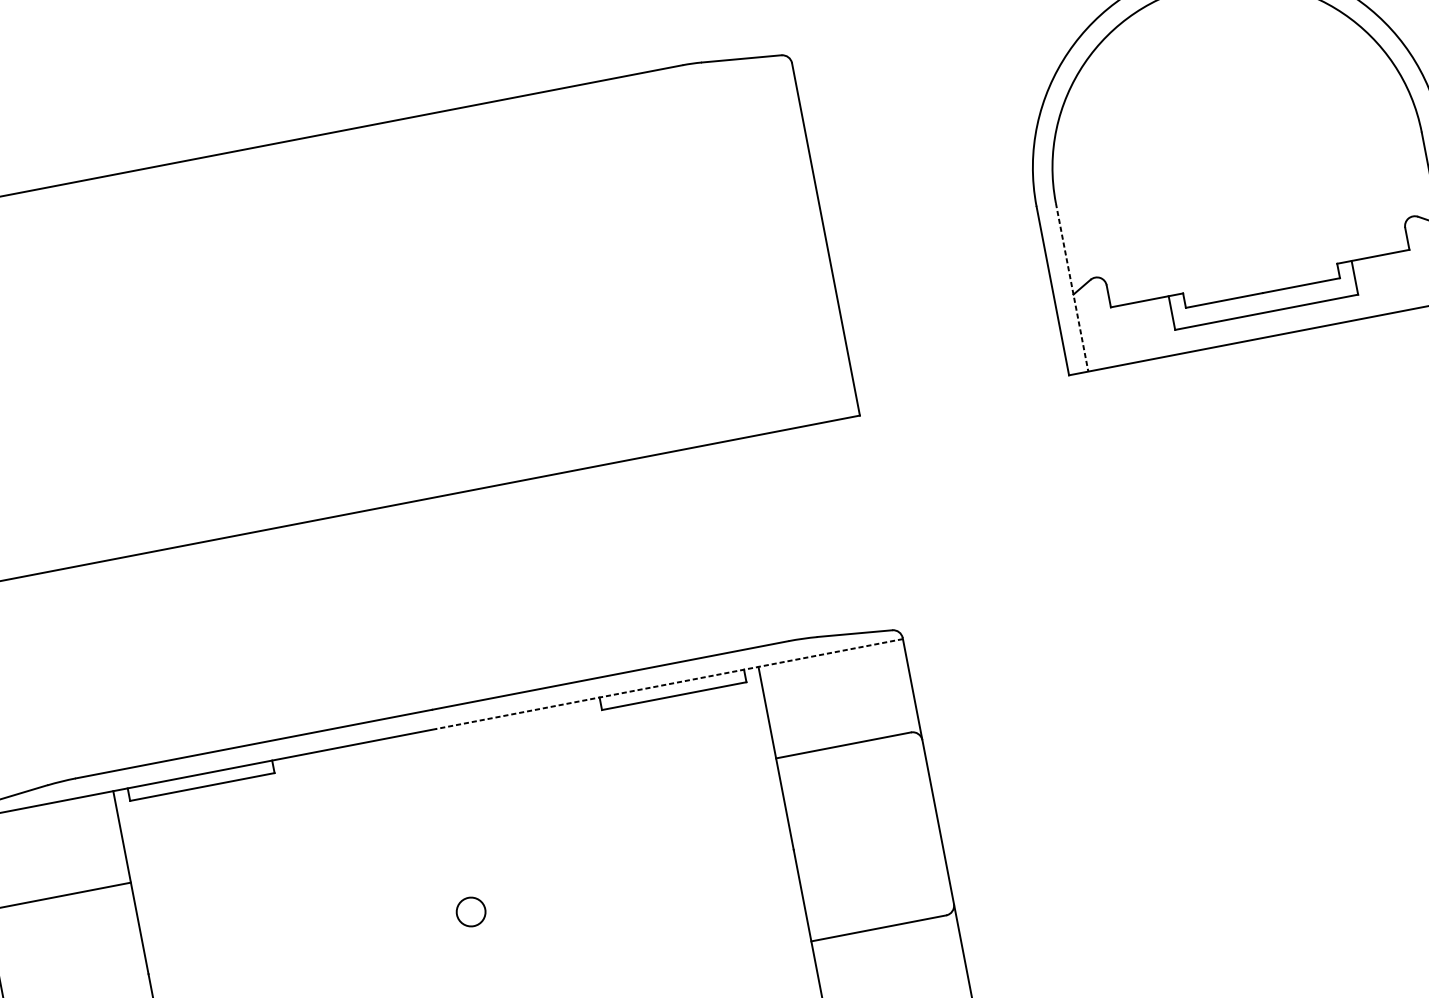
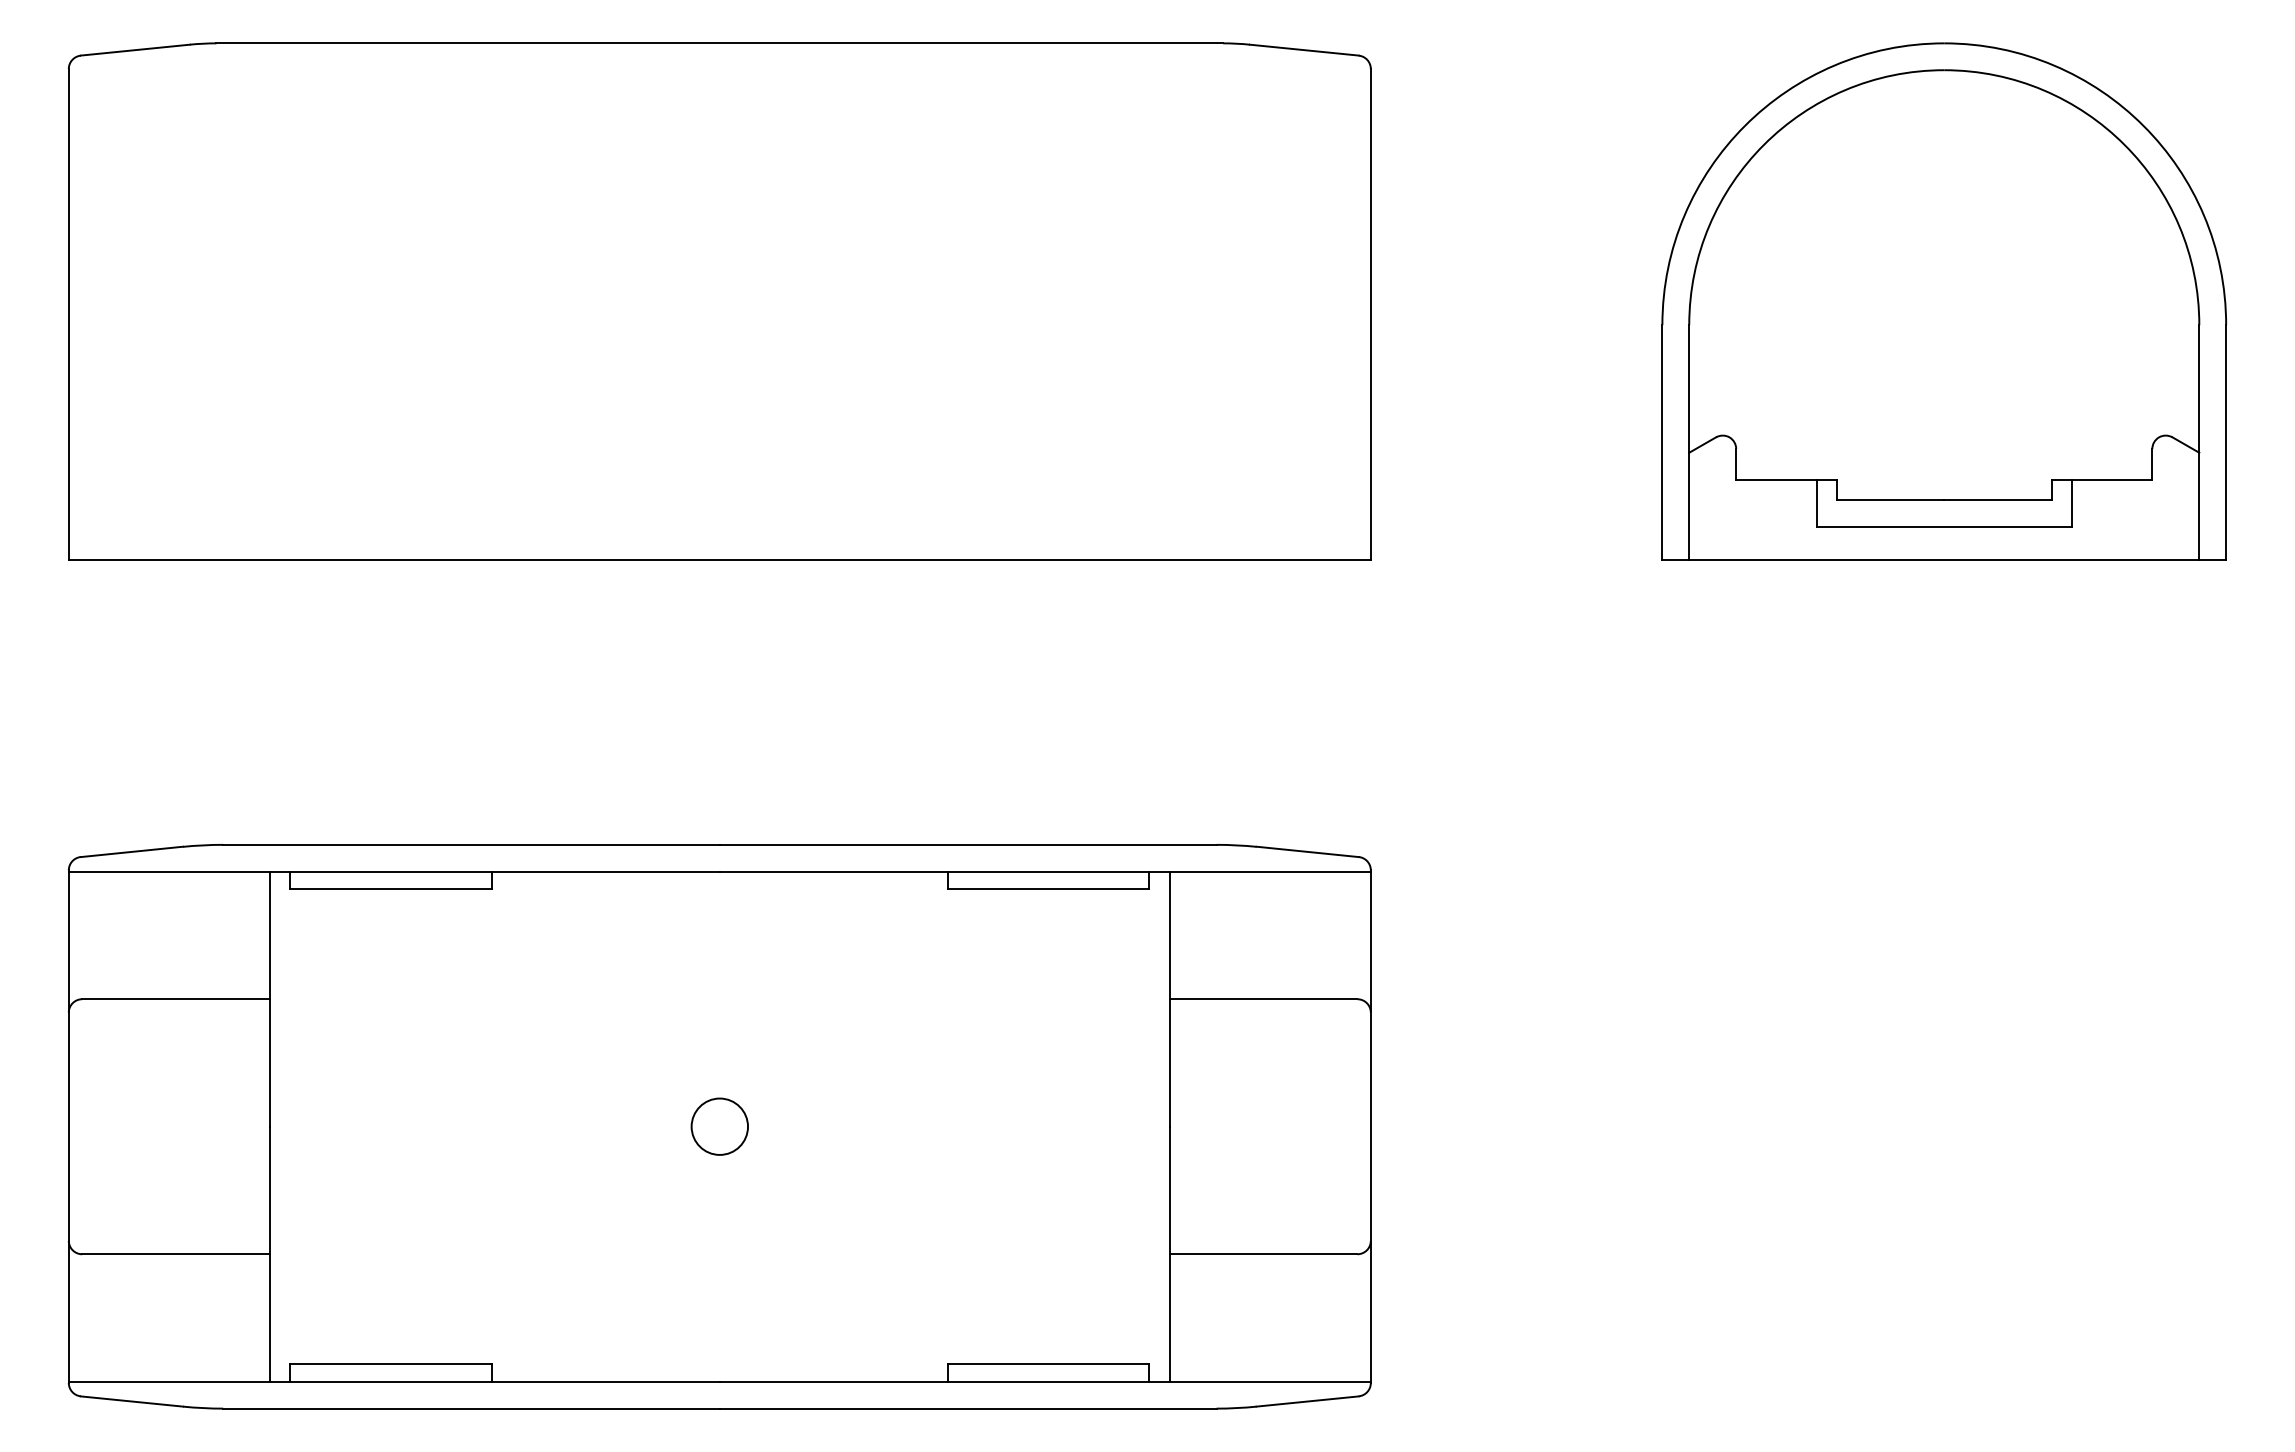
line: (1072, 287) -> (1689, 443), dashed -> solid
line: (669, 683) -> (1045, 871), dashed -> solid
circle: (470, 911) -> (719, 1126), size x1.43

